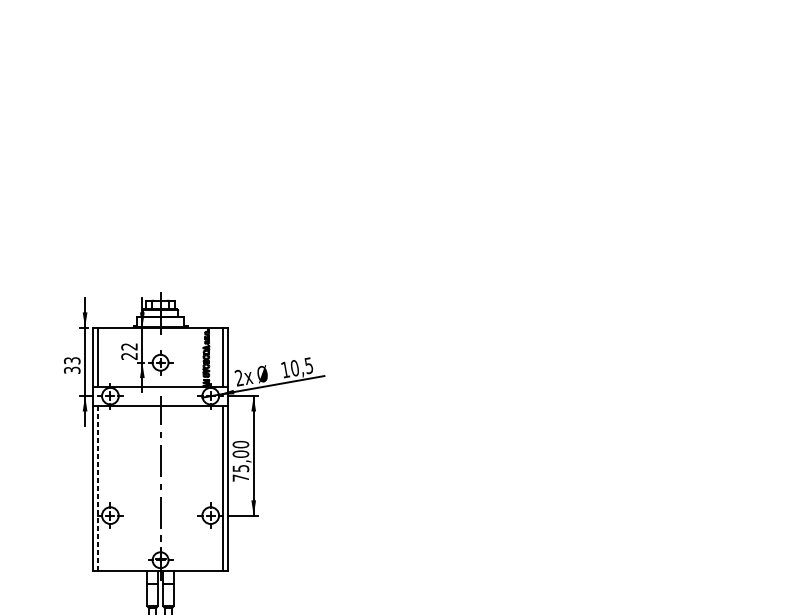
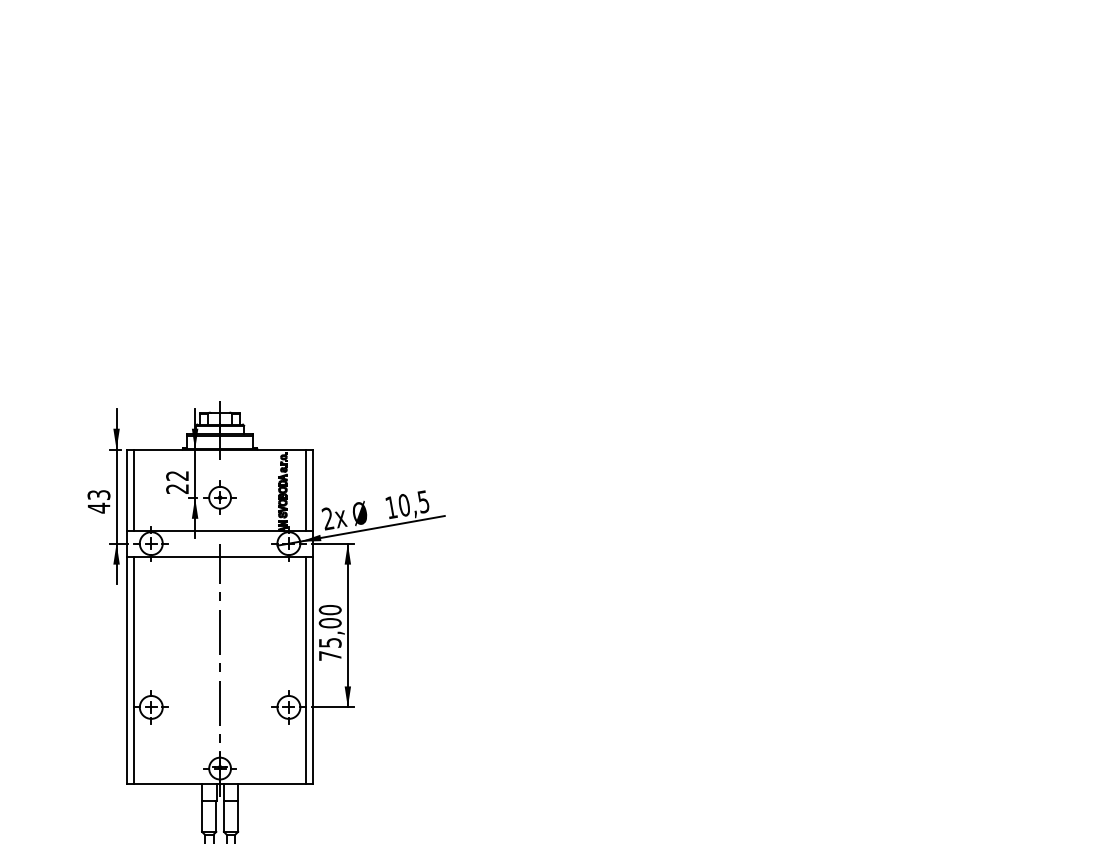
text: (71, 369) -> (98, 507), 33 -> 43
line: (97, 488) -> (133, 670), dashed -> solid

